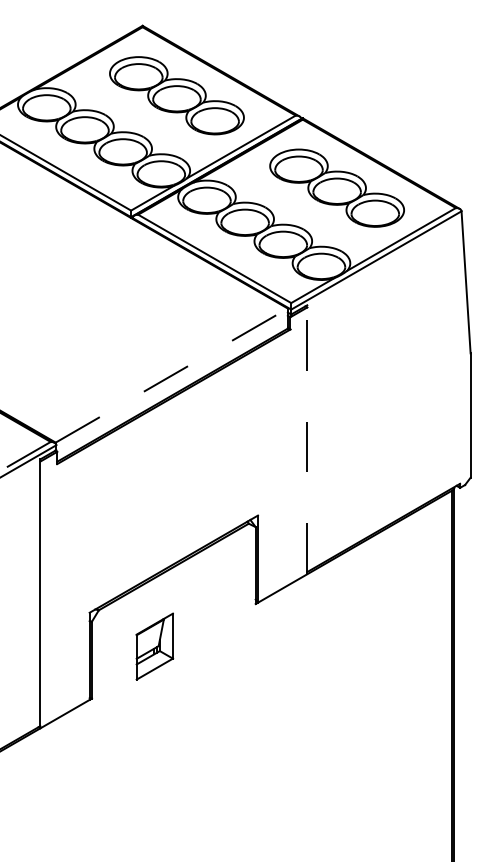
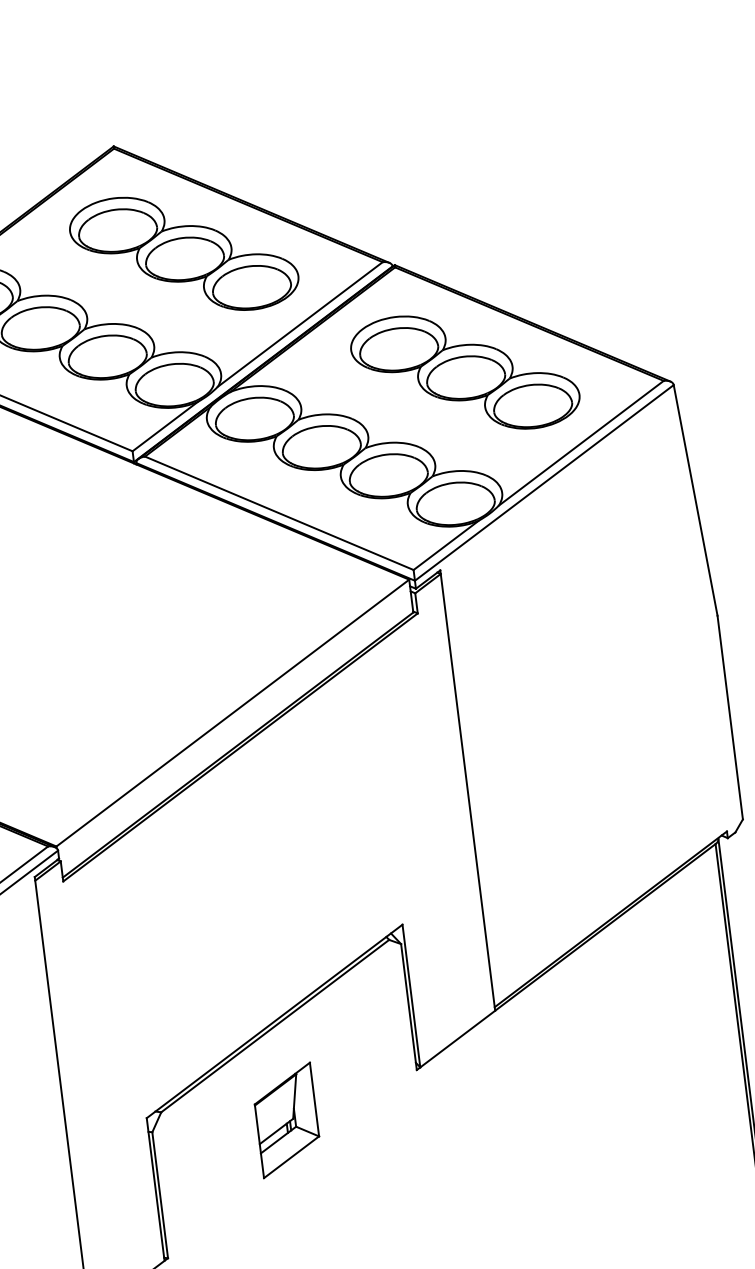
line: (172, 375) -> (233, 712), dashed -> solid
line: (307, 439) -> (468, 790), dashed -> solid
part: (154, 646) -> (286, 1120), moved

